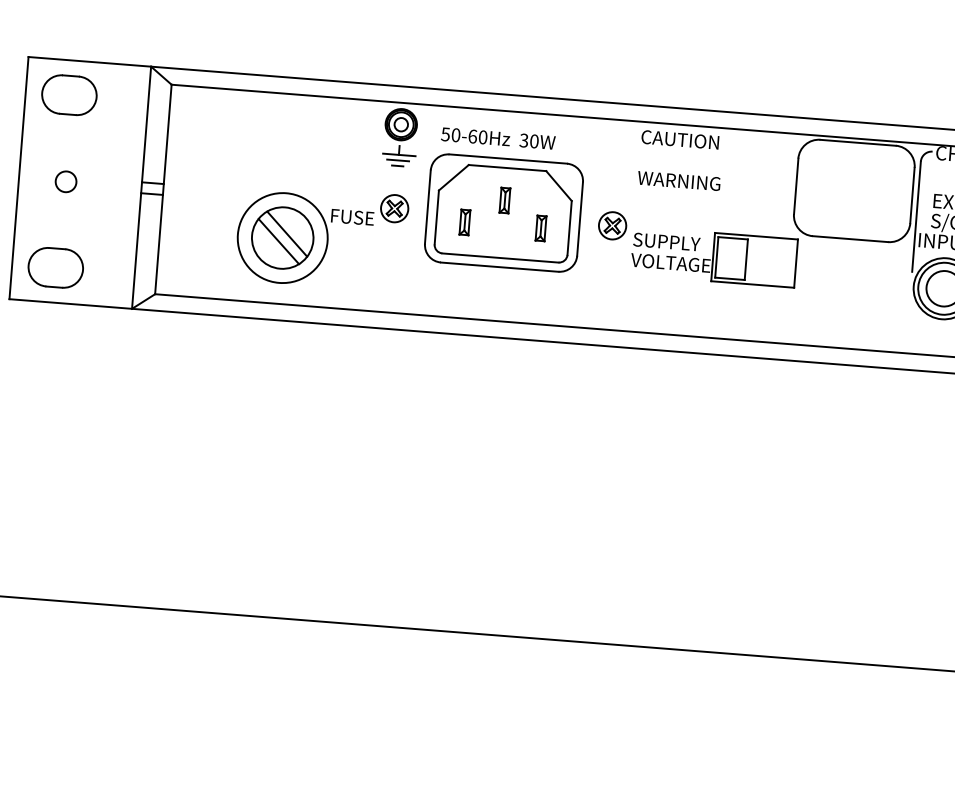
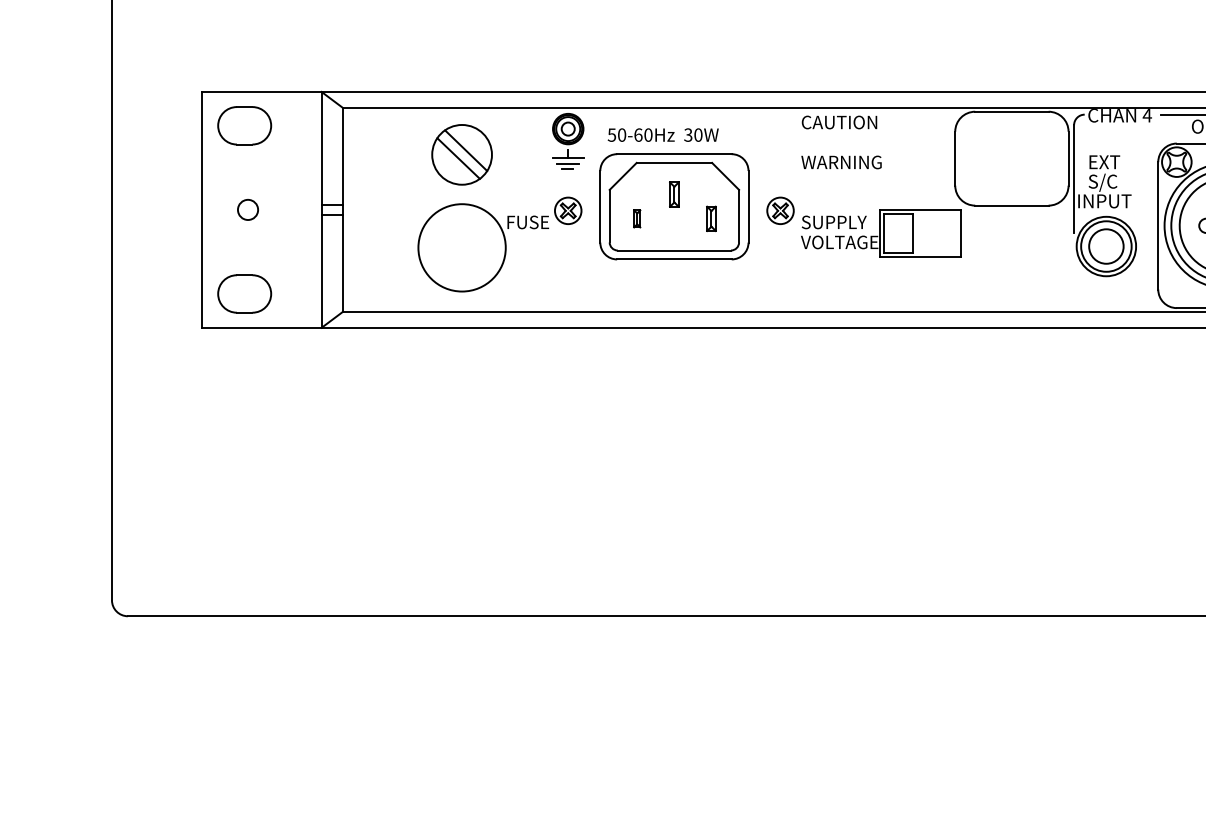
part: (464, 222) -> (636, 218), size x0.7
part: (282, 237) -> (461, 154), moved

